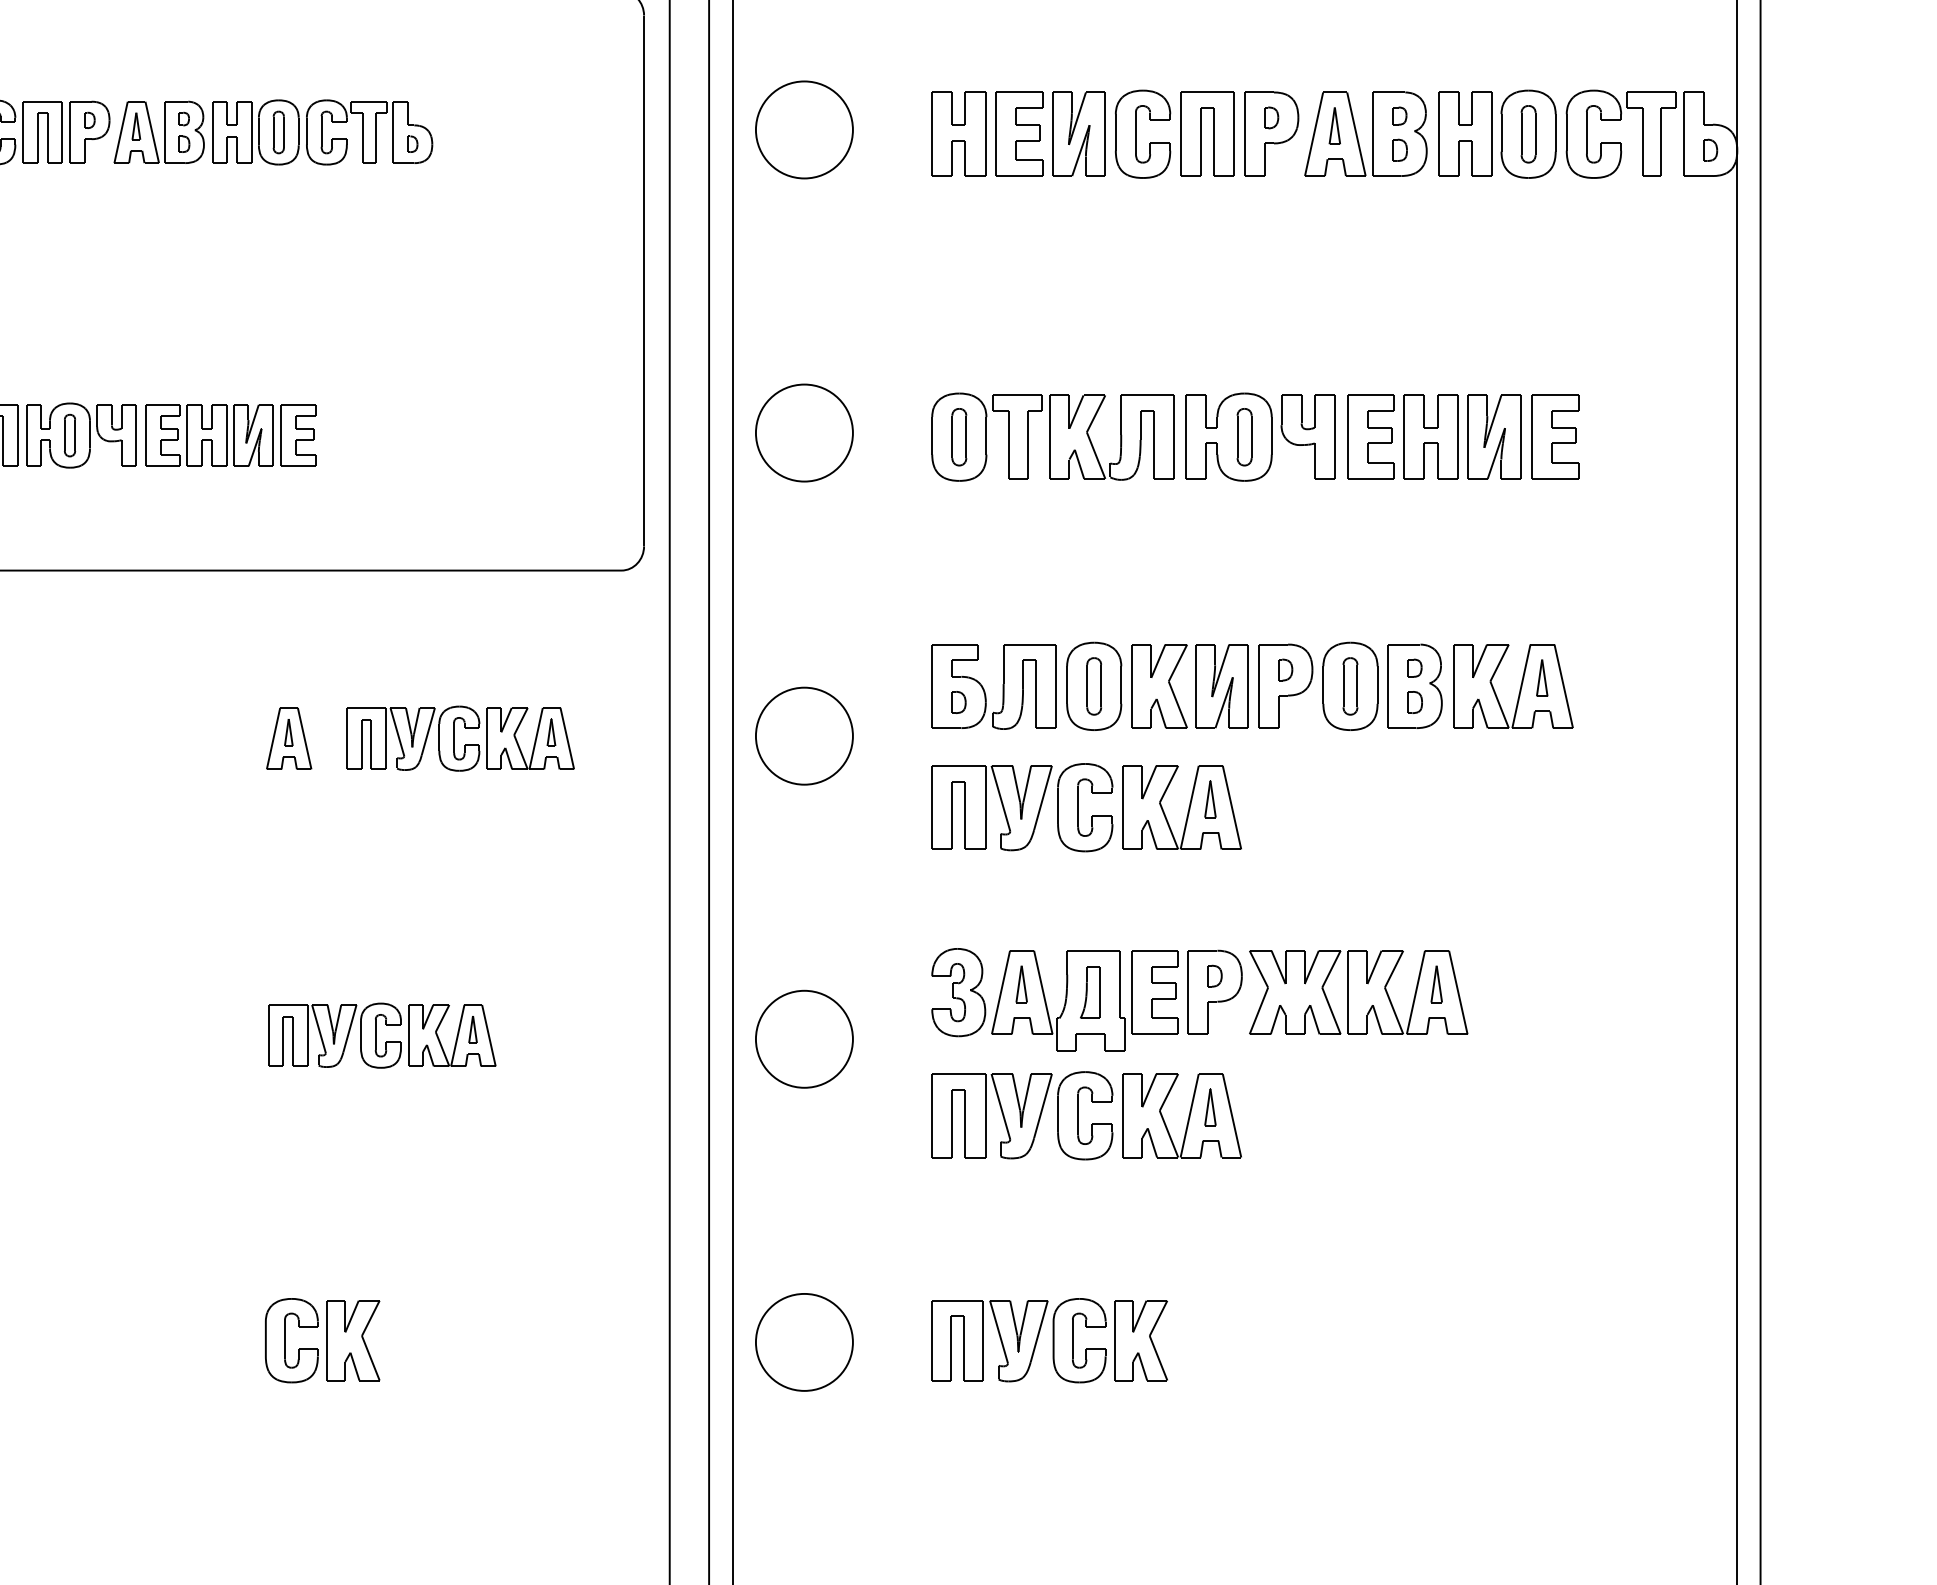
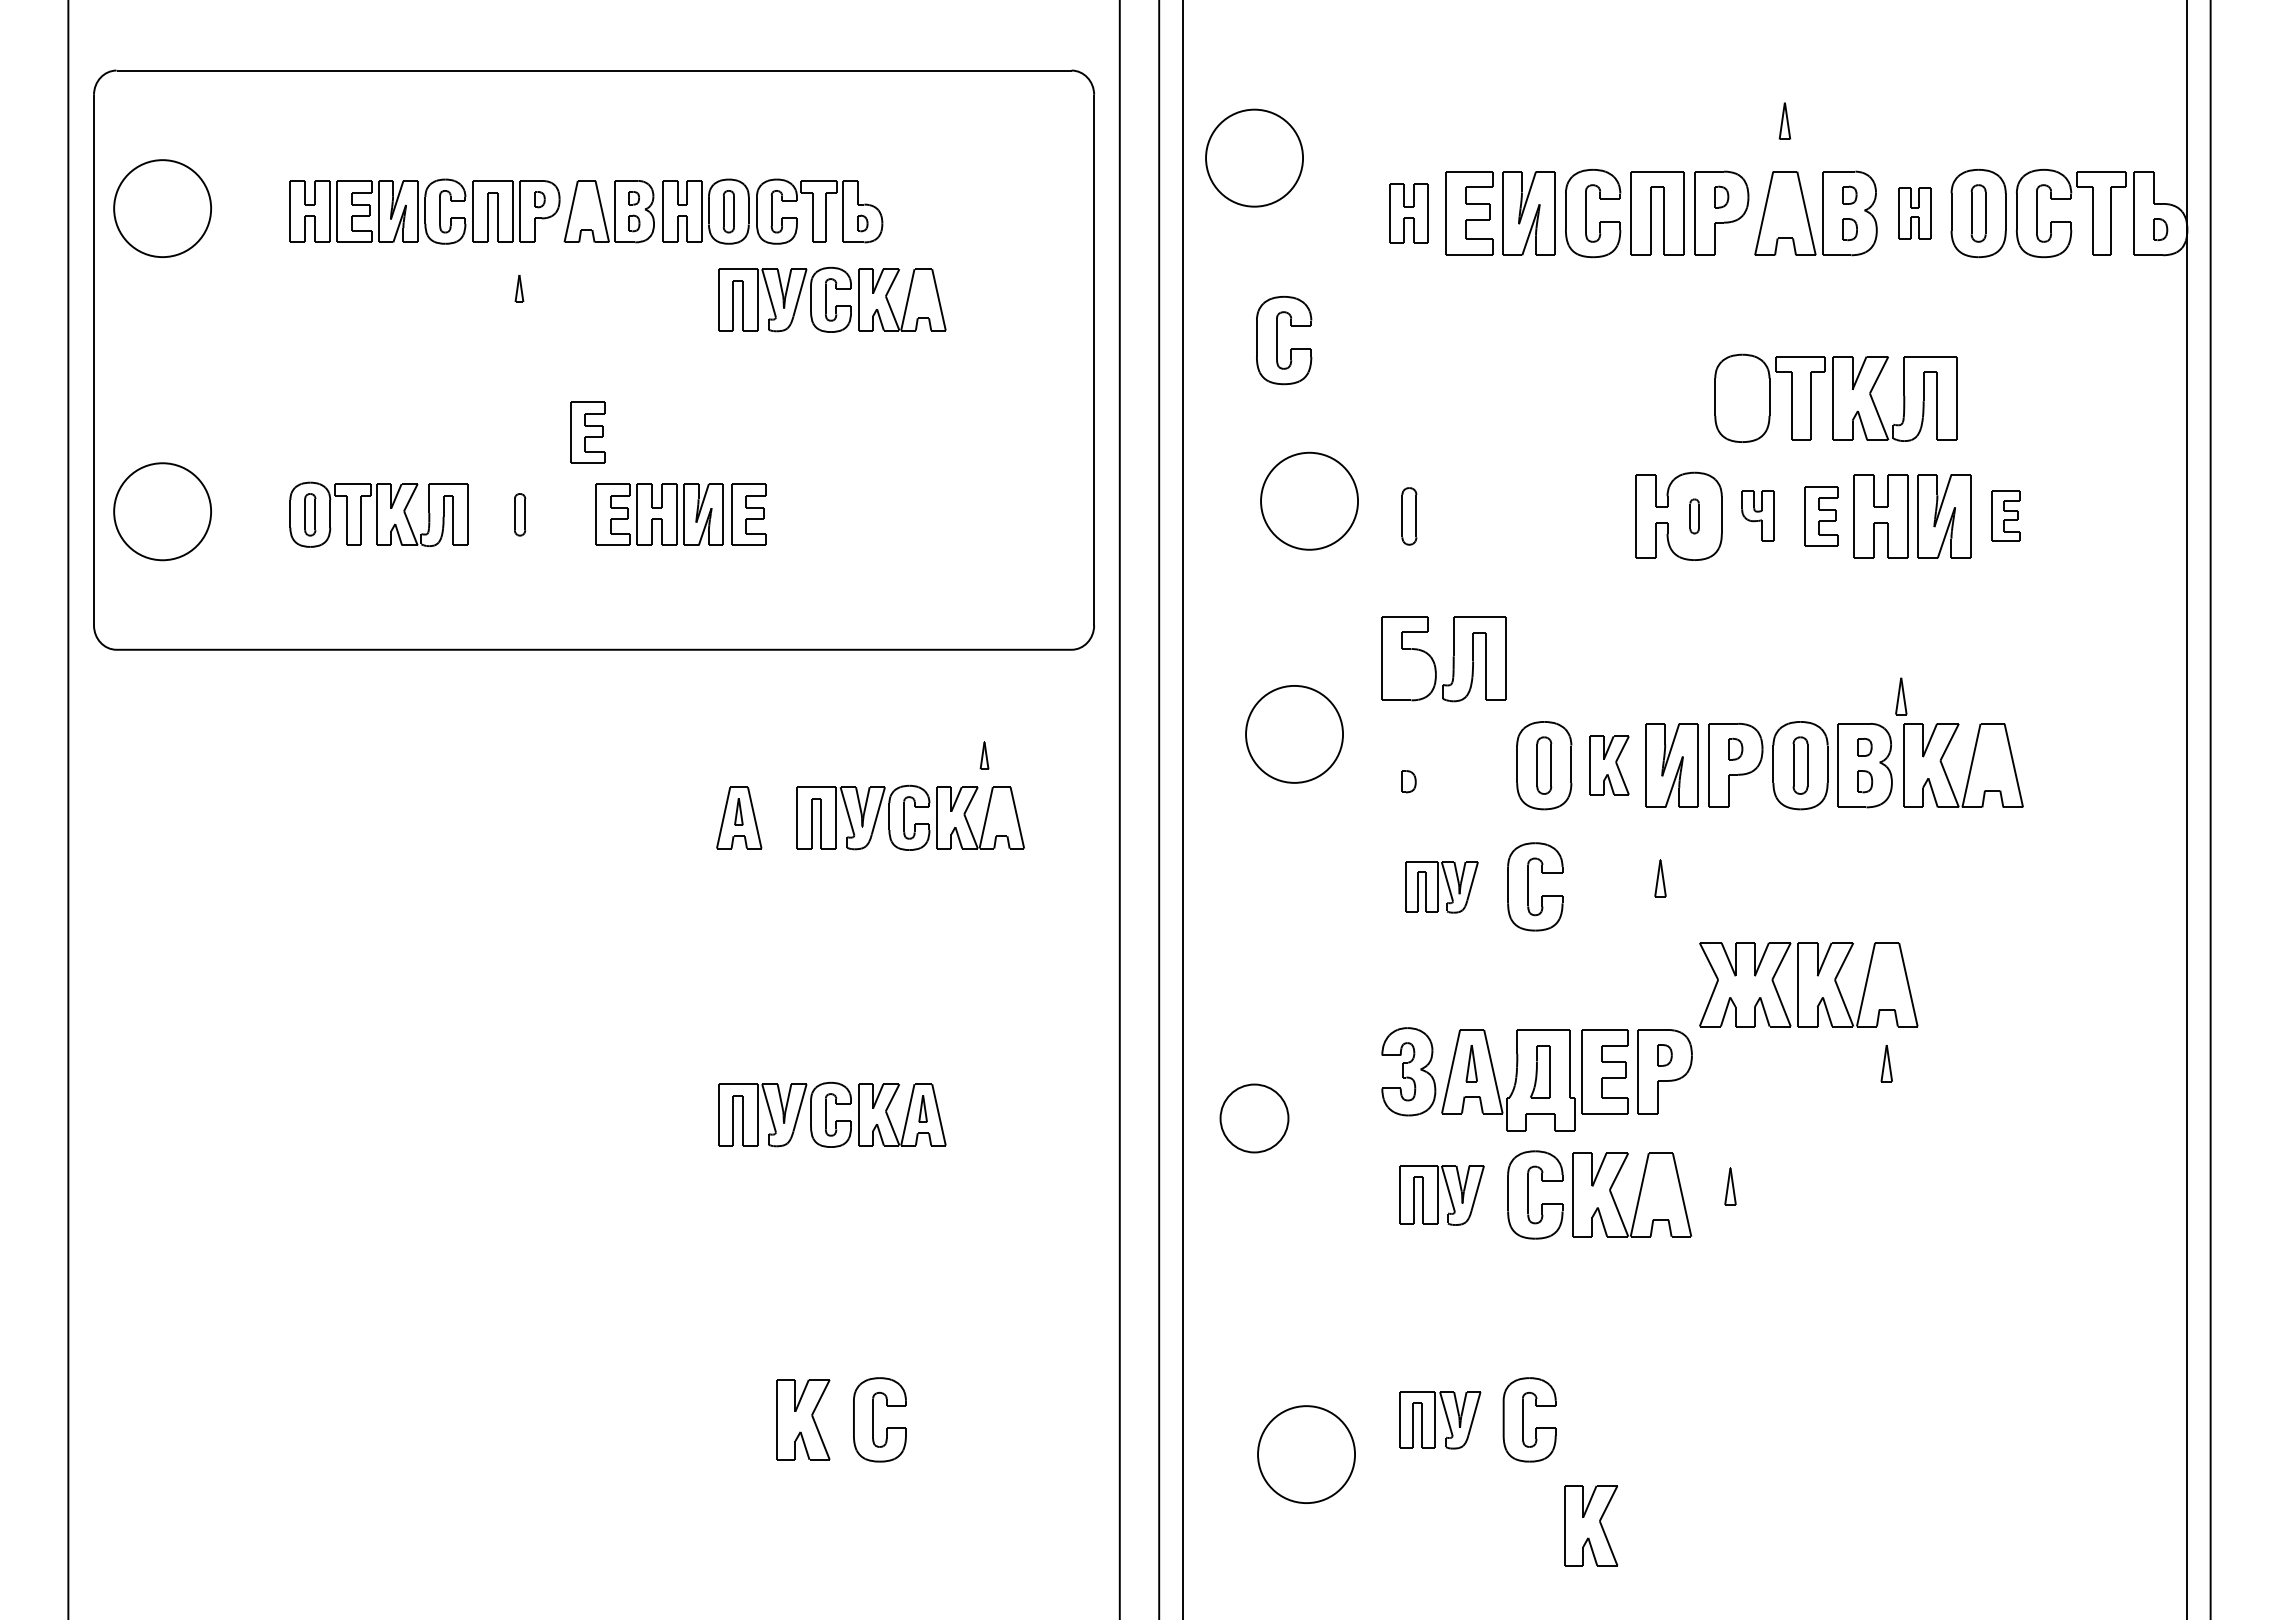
part: (1334, 125) -> (1784, 120), moved
part: (136, 126) -> (519, 288), moved
part: (804, 129) -> (1254, 157), moved
part: (958, 134) -> (1408, 213), size x0.7
part: (1465, 134) -> (1915, 213), size x0.6
part: (382, 220) -> (832, 299), added
part: (827, 261) -> (1277, 340), added
part: (137, 353) -> (587, 432), added
part: (804, 432) -> (1309, 500), moved
part: (81, 435) -> (531, 514), removed
part: (1052, 436) -> (1835, 397), moved
part: (1244, 437) -> (1694, 516), size x0.6
part: (1307, 437) -> (1757, 516), size x0.6
part: (1371, 437) -> (1821, 516), size x0.7
part: (1555, 437) -> (2005, 516), size x0.6
part: (1542, 678) -> (1901, 696), moved
part: (1159, 686) -> (1609, 765), size x0.7
part: (985, 691) -> (1435, 663), moved
part: (551, 732) -> (984, 755), moved
part: (804, 736) -> (1294, 734), moved
part: (1188, 807) -> (1638, 886), removed
part: (991, 808) -> (1441, 887), size x0.6
part: (1358, 992) -> (1808, 984), moved
part: (804, 1039) -> (1254, 1118), size x0.7
part: (1210, 1107) -> (1730, 1186), moved
part: (991, 1116) -> (1441, 1195), size x0.7
part: (291, 1340) -> (879, 1419), moved
part: (1141, 1340) -> (1591, 1525), moved
part: (989, 1341) -> (1439, 1420), size x0.7
part: (804, 1342) -> (1306, 1454), moved

